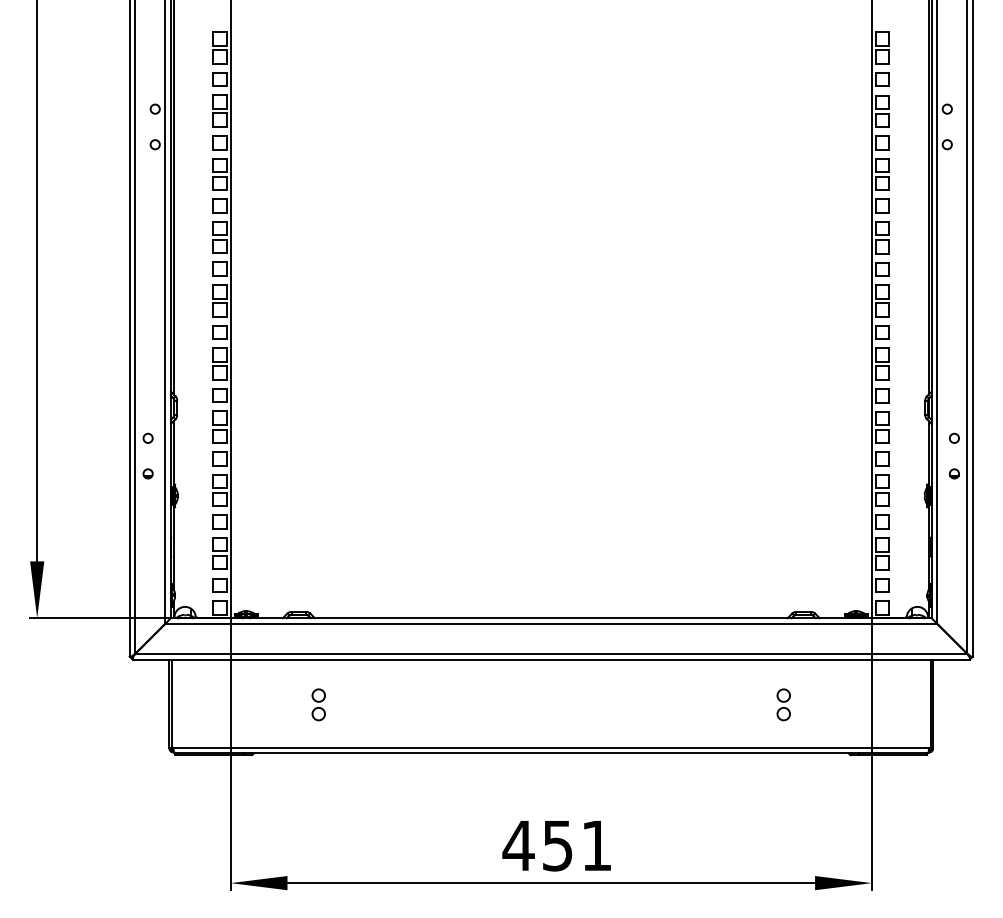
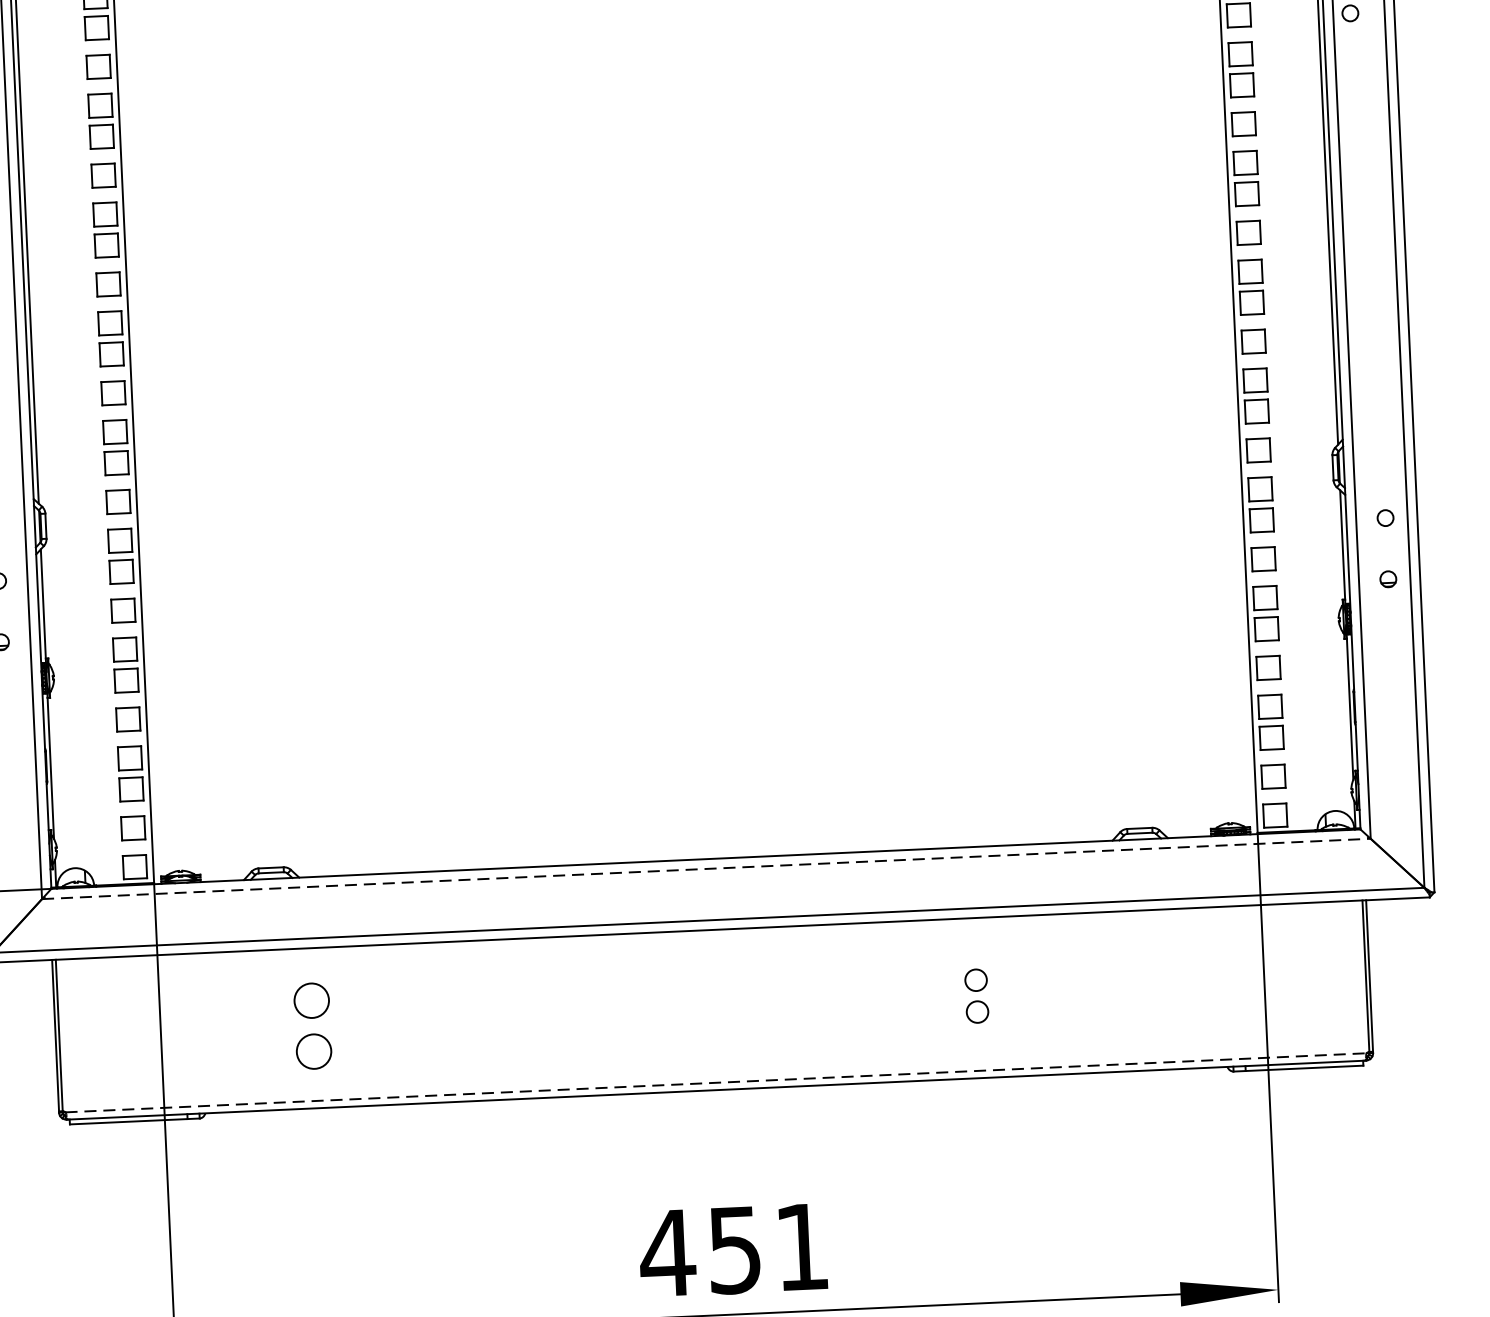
line: (551, 623) -> (706, 868), solid -> dashed
part: (318, 704) -> (312, 1025), size x1.6
part: (783, 704) -> (976, 995), moved
line: (551, 748) -> (716, 1083), solid -> dashed

